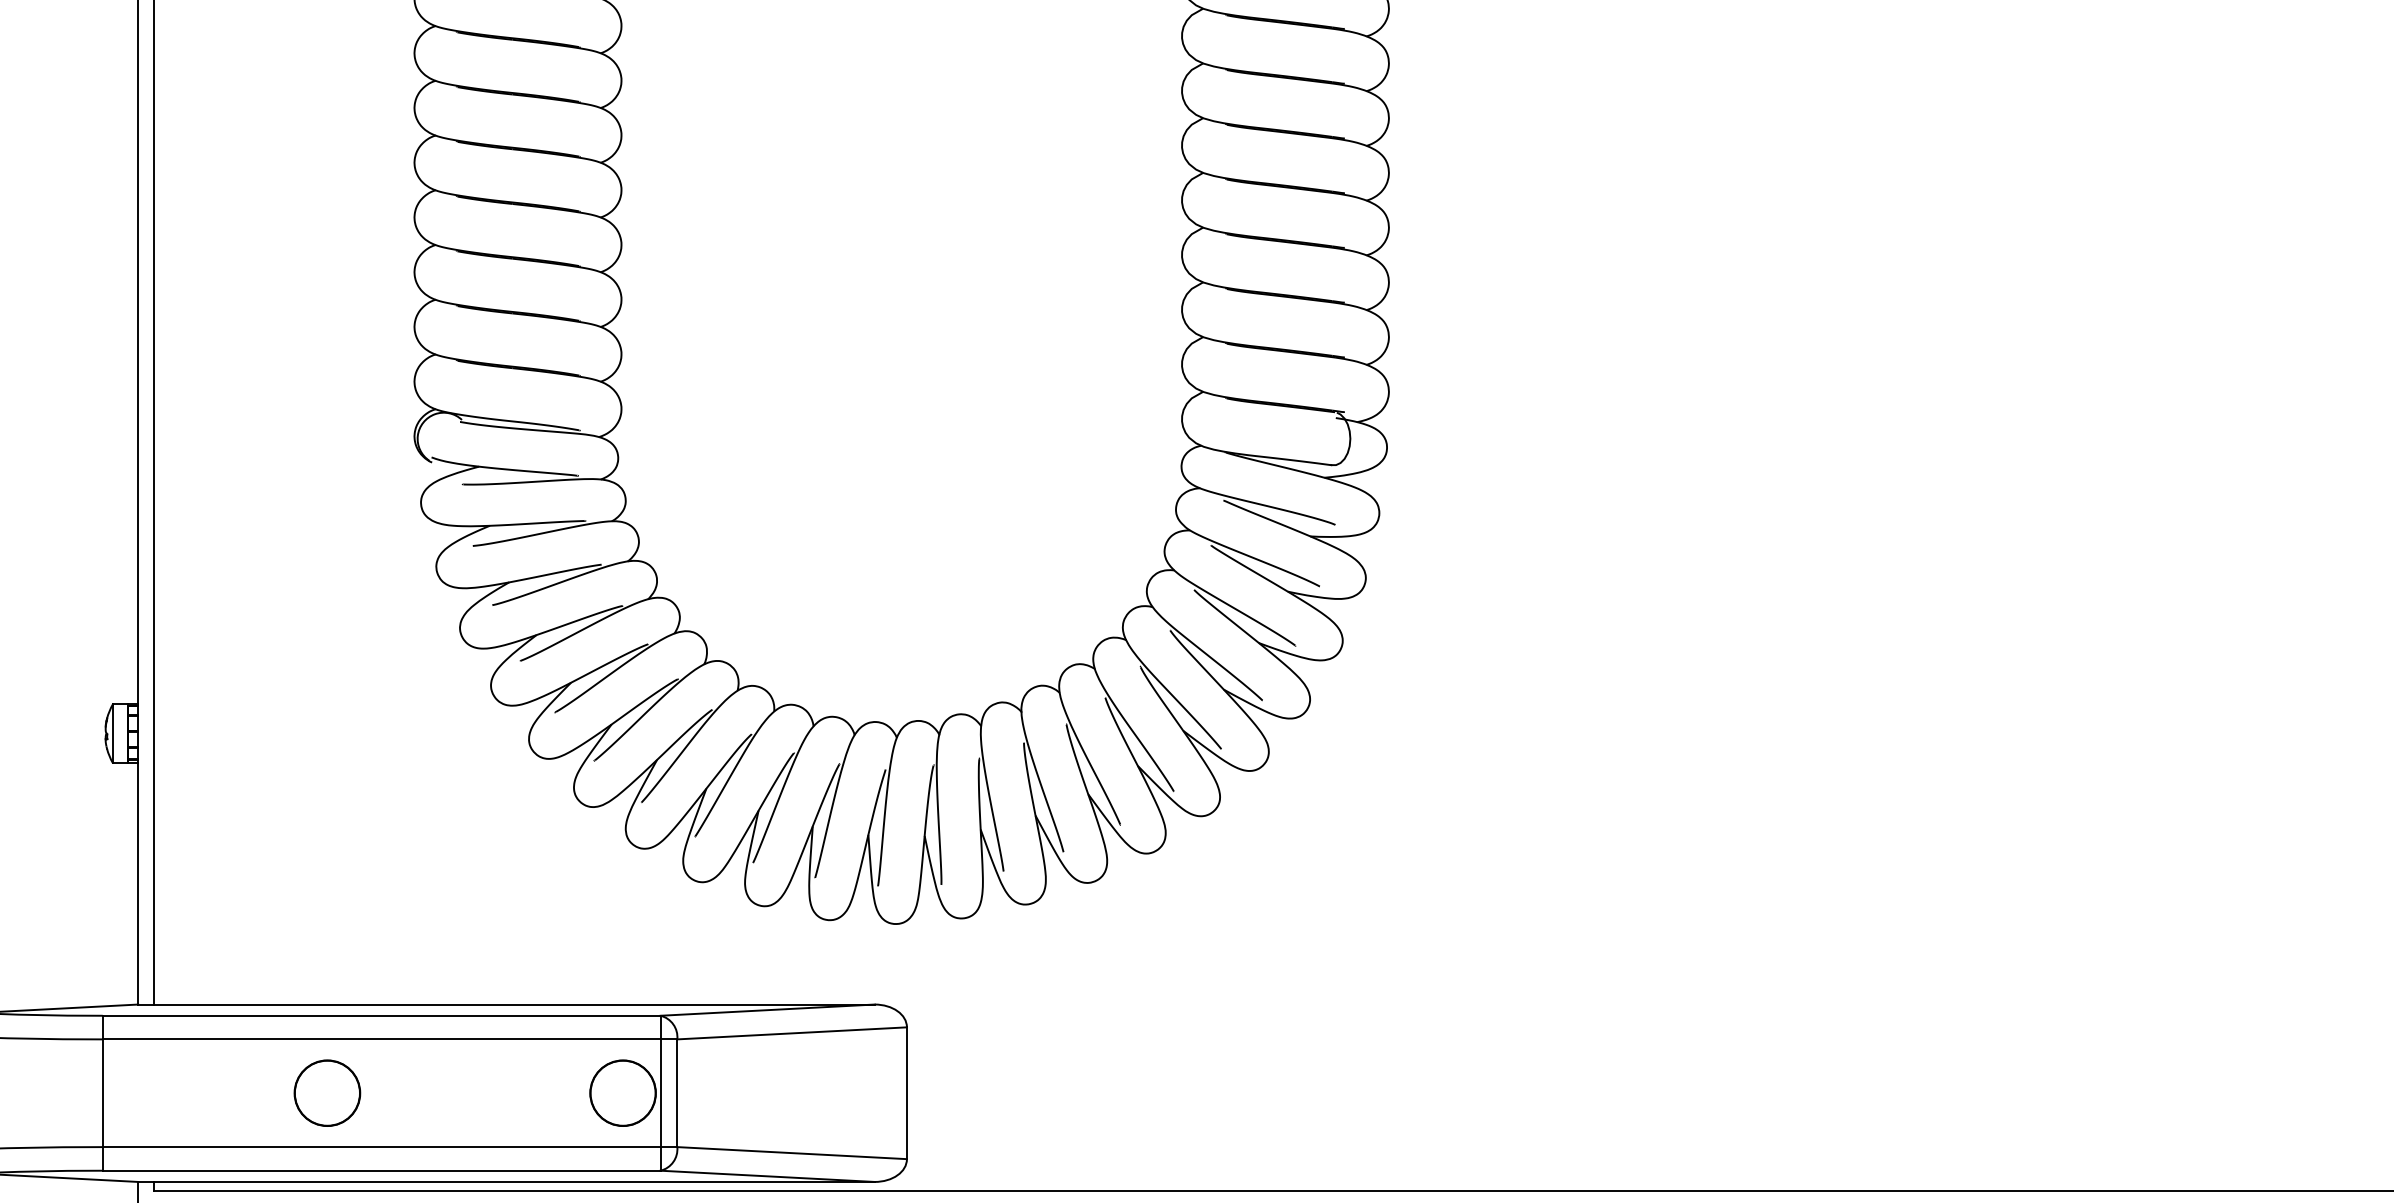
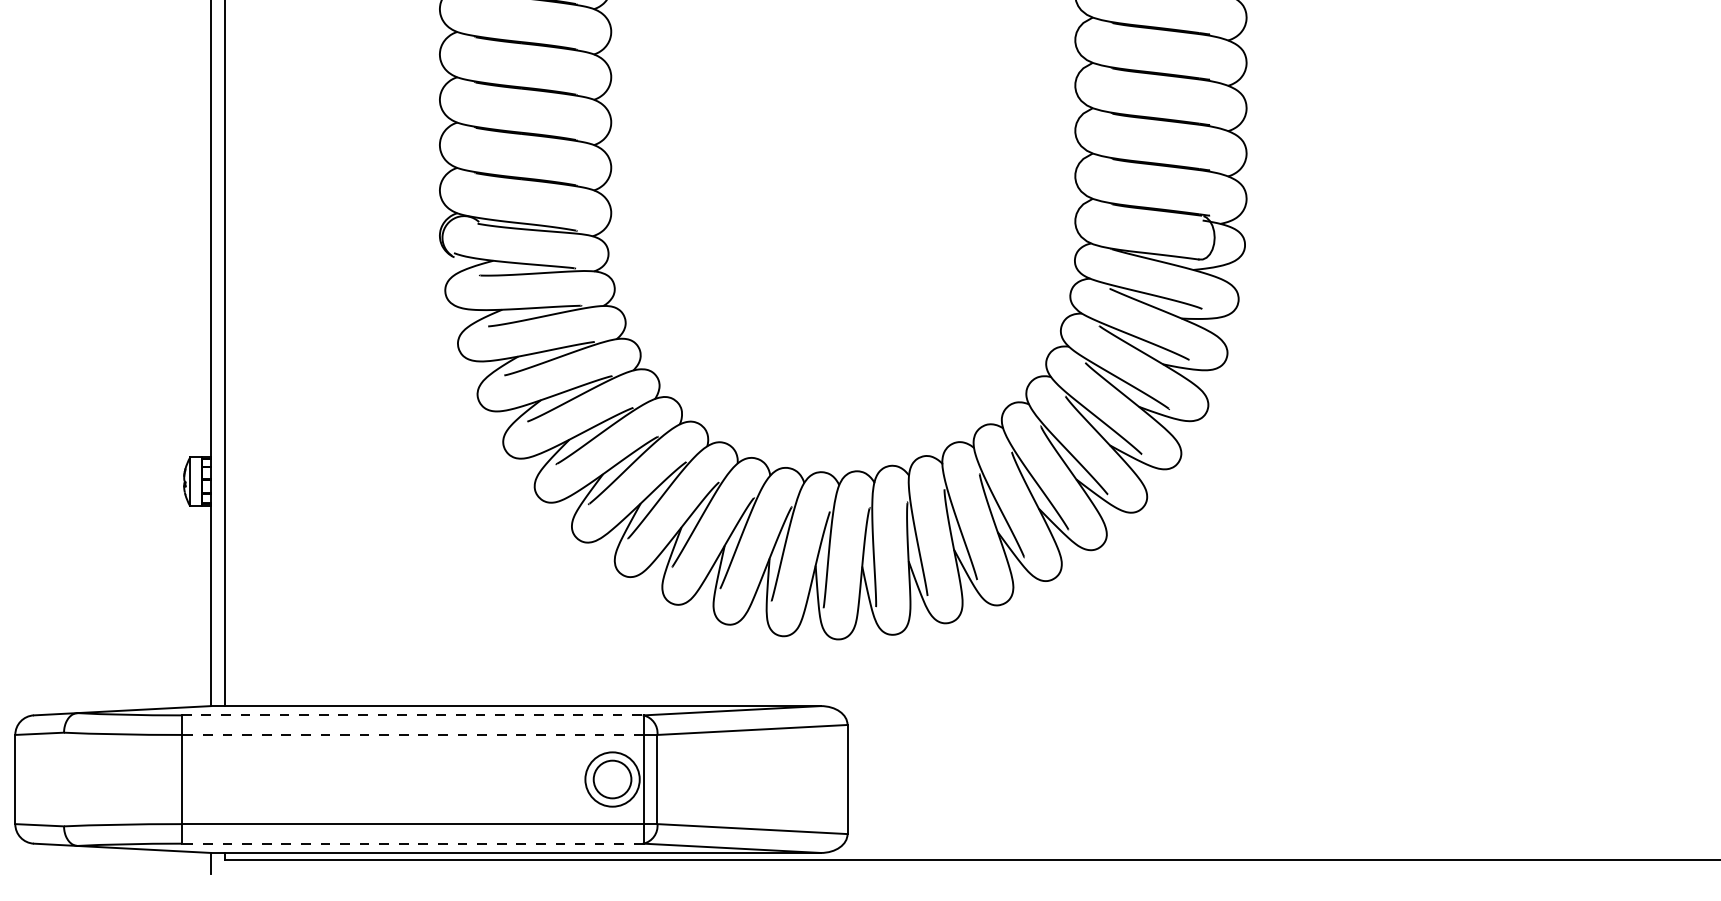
line: (381, 1015) -> (412, 715), solid -> dashed
line: (381, 1039) -> (412, 735), solid -> dashed
part: (327, 1092) -> (367, 778), removed
circle: (622, 1092) -> (612, 778), size x0.7
line: (381, 1170) -> (412, 843), solid -> dashed

